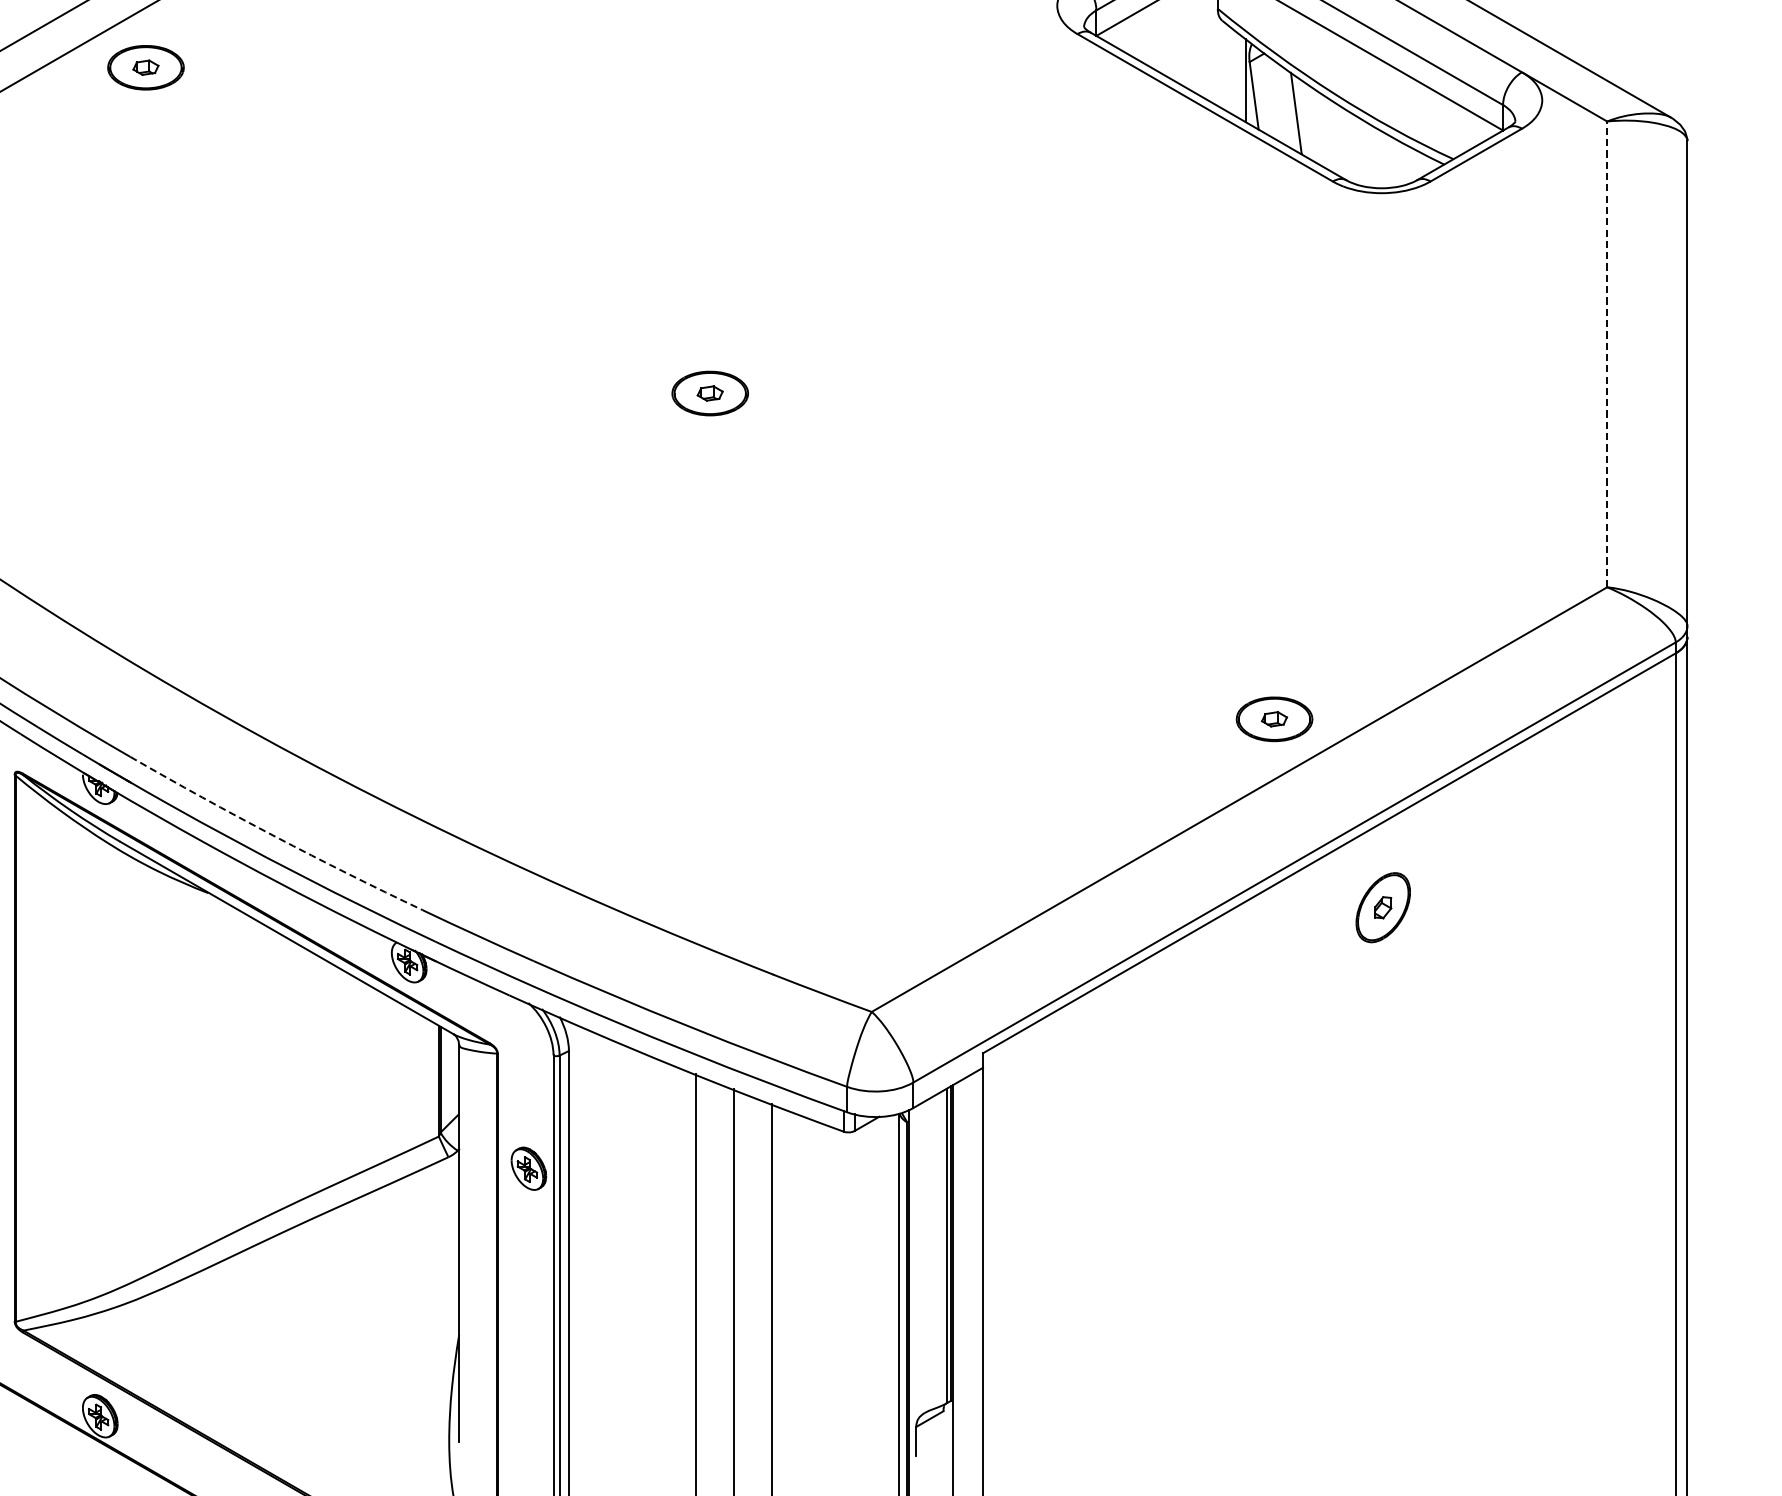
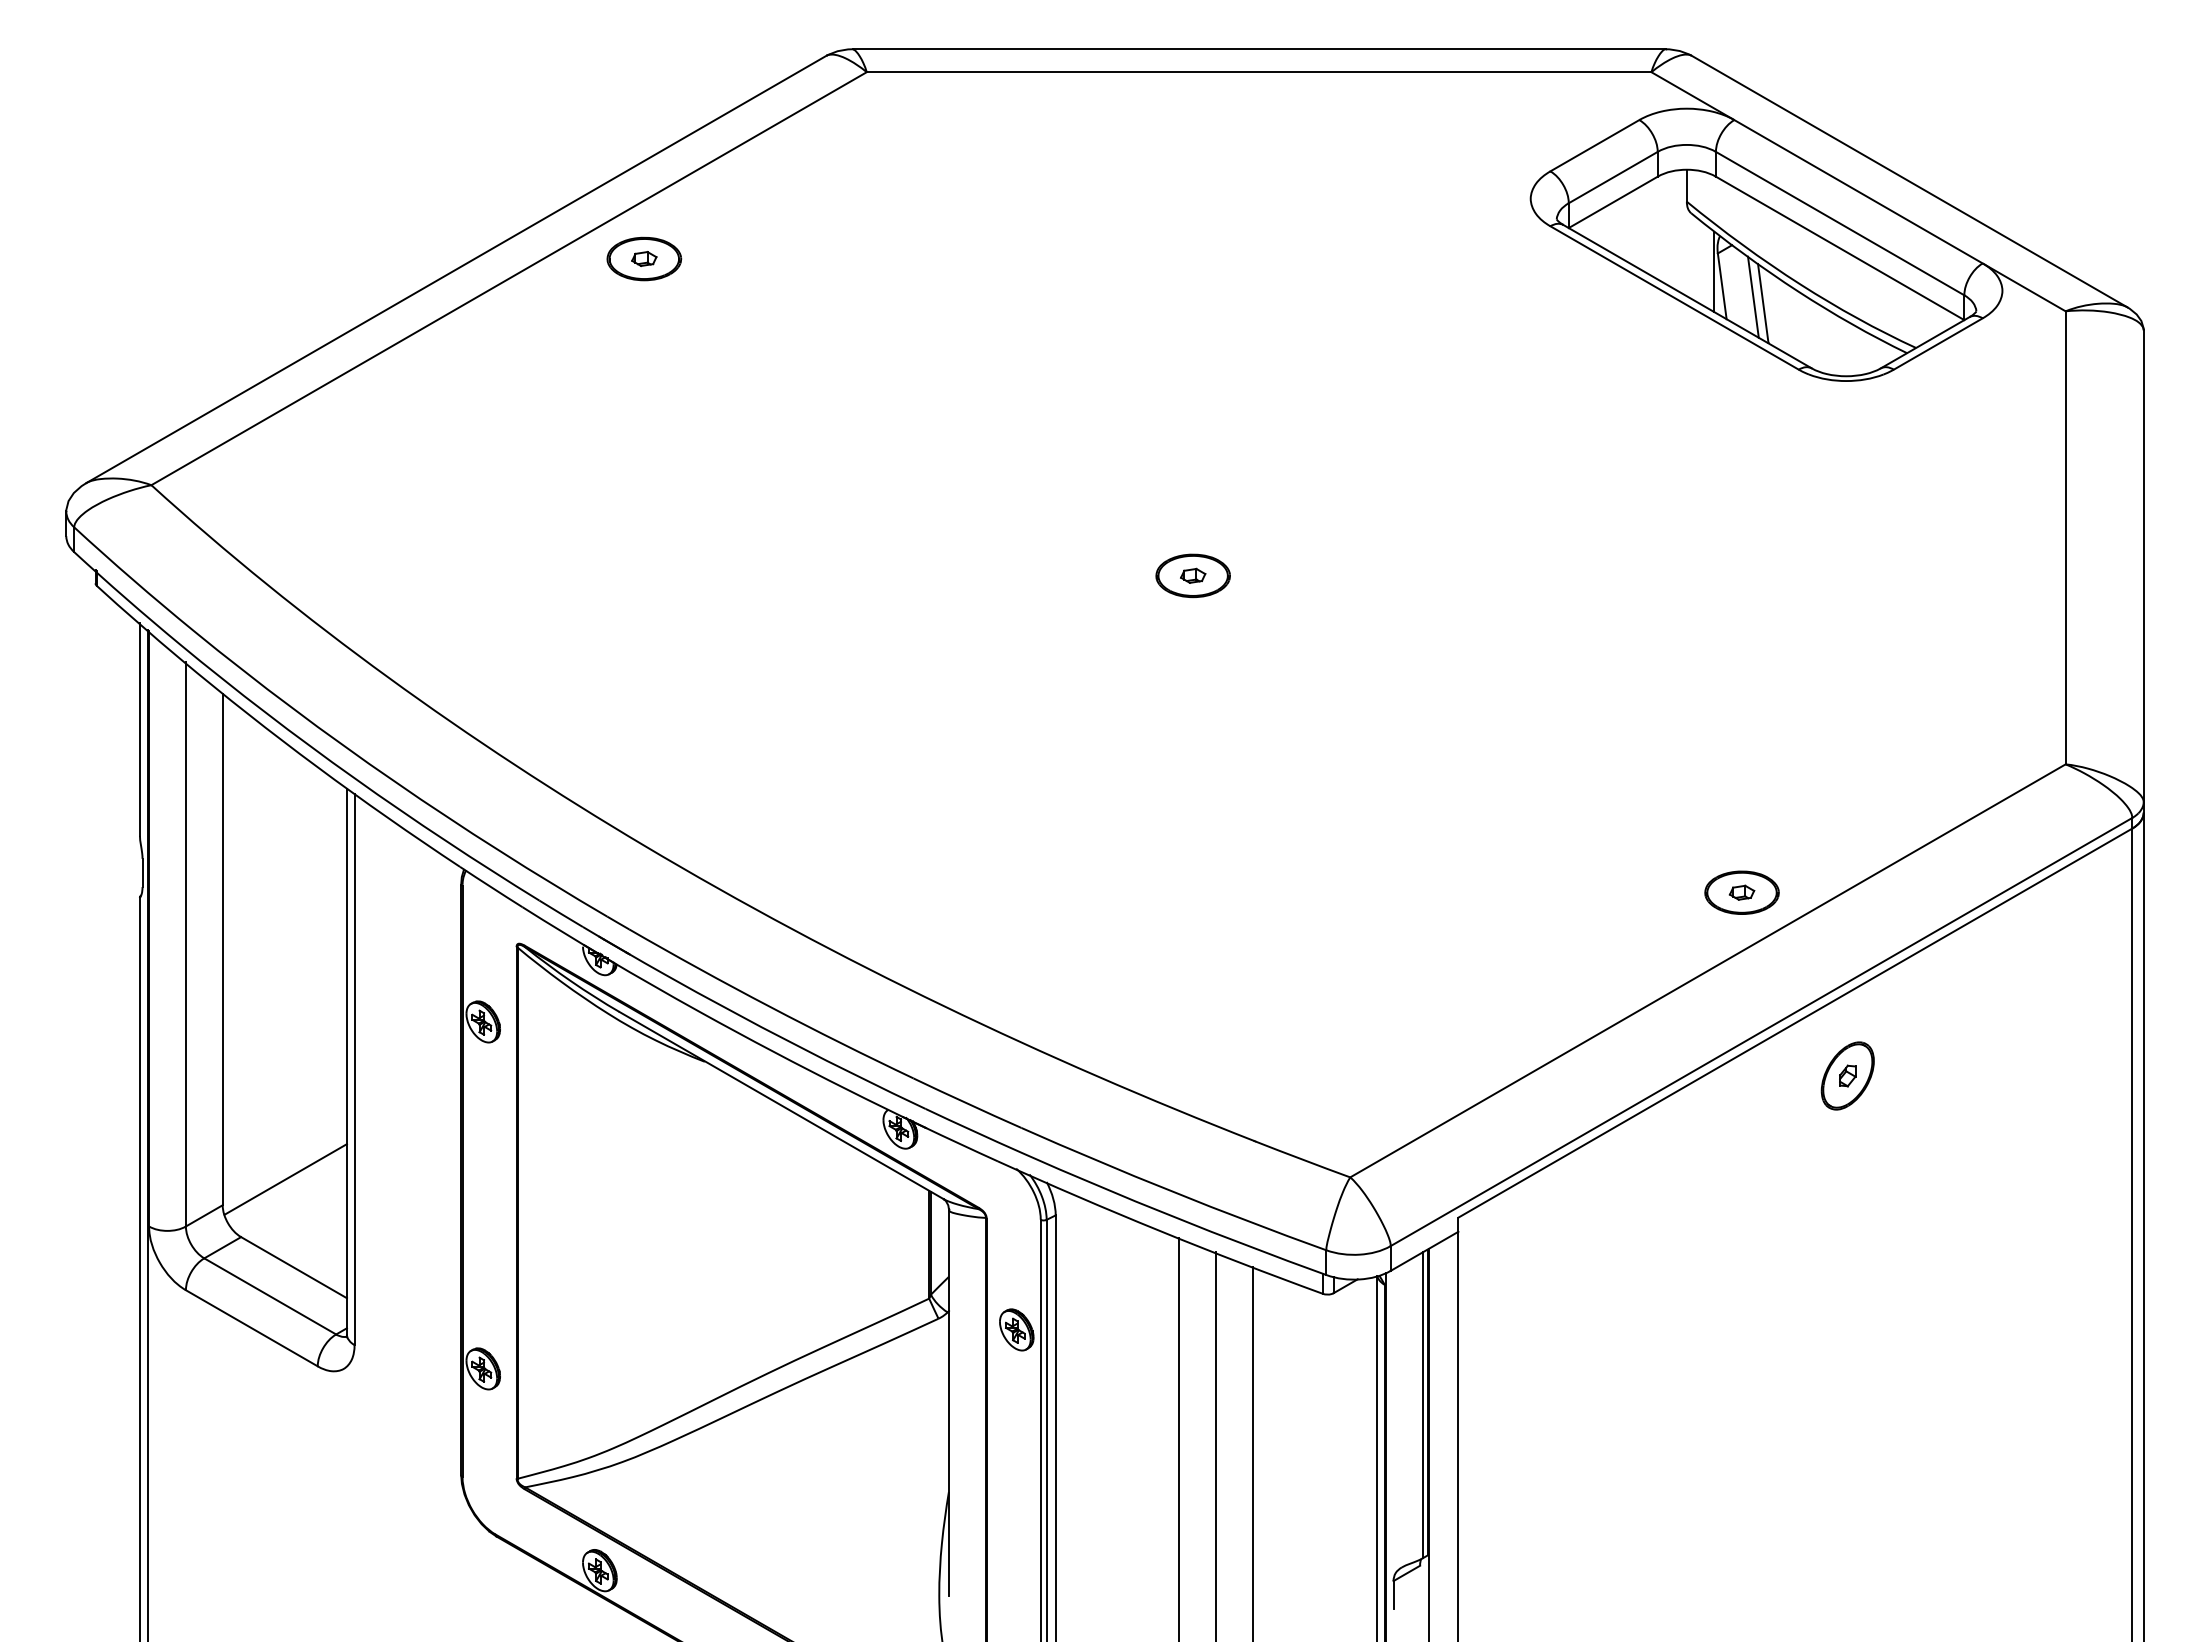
line: (1286, 106) -> (1753, 296), added
line: (1607, 354) -> (2065, 537), dashed -> solid
arc: (274, 836) -> (769, 1006), dashed -> solid

